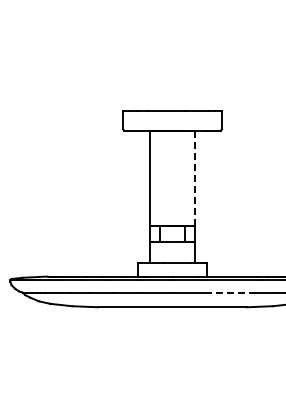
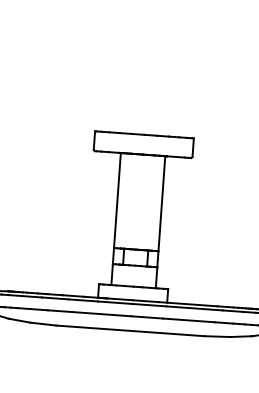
line: (194, 178) -> (161, 204), dashed -> solid
line: (229, 292) -> (188, 320), dashed -> solid

